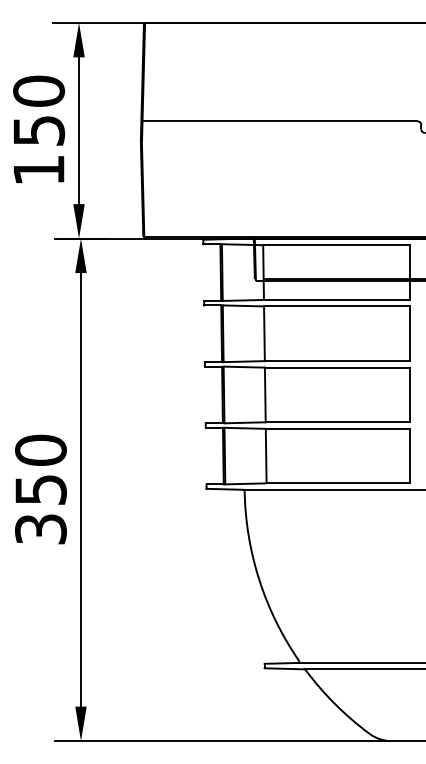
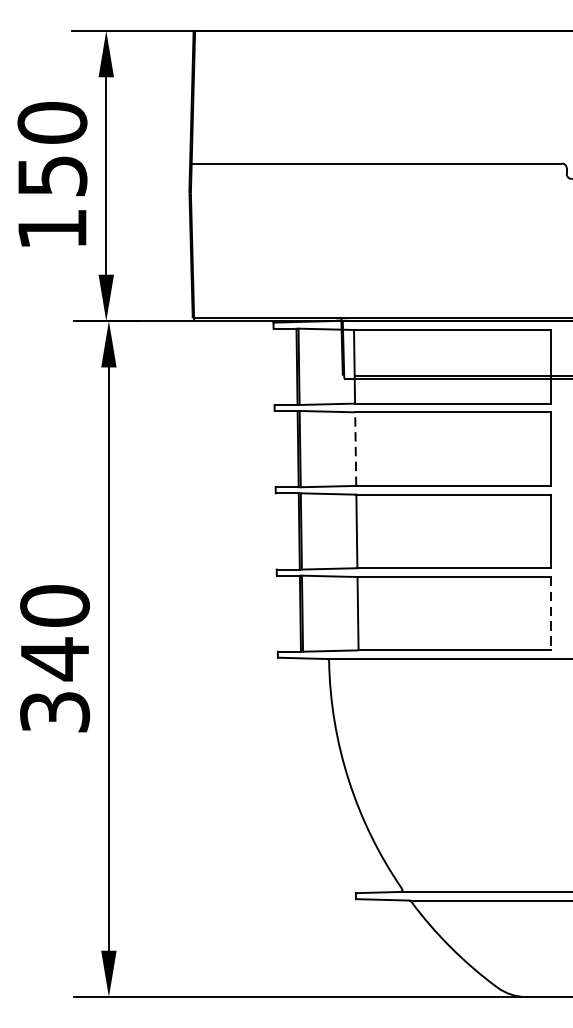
line: (264, 333) -> (355, 448), solid -> dashed
line: (409, 456) -> (550, 614), solid -> dashed
text: (40, 489) -> (54, 658), 350 -> 340

